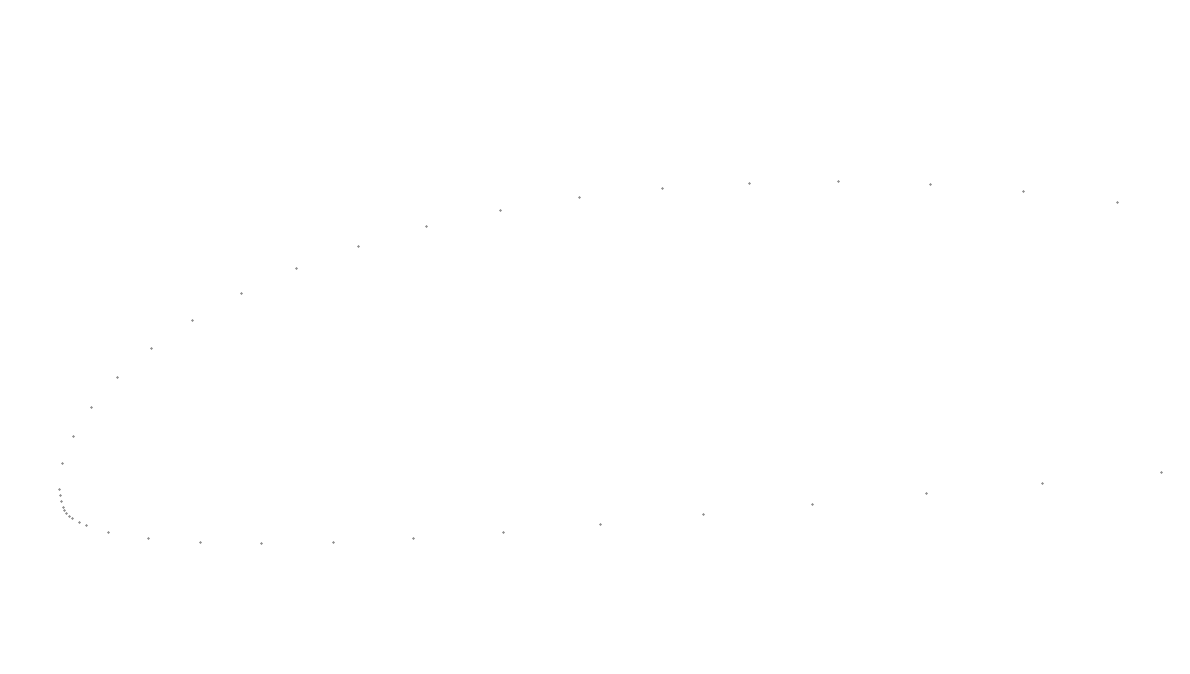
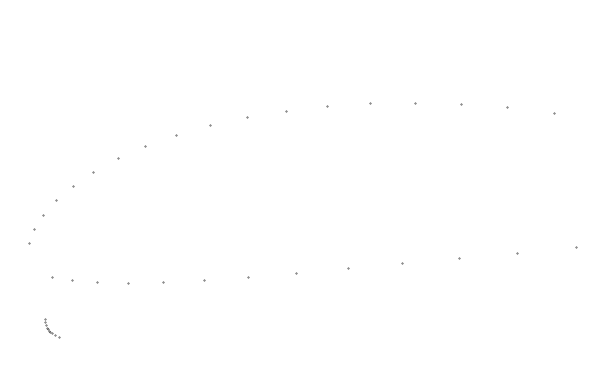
part: (73, 508) -> (52, 328), moved

